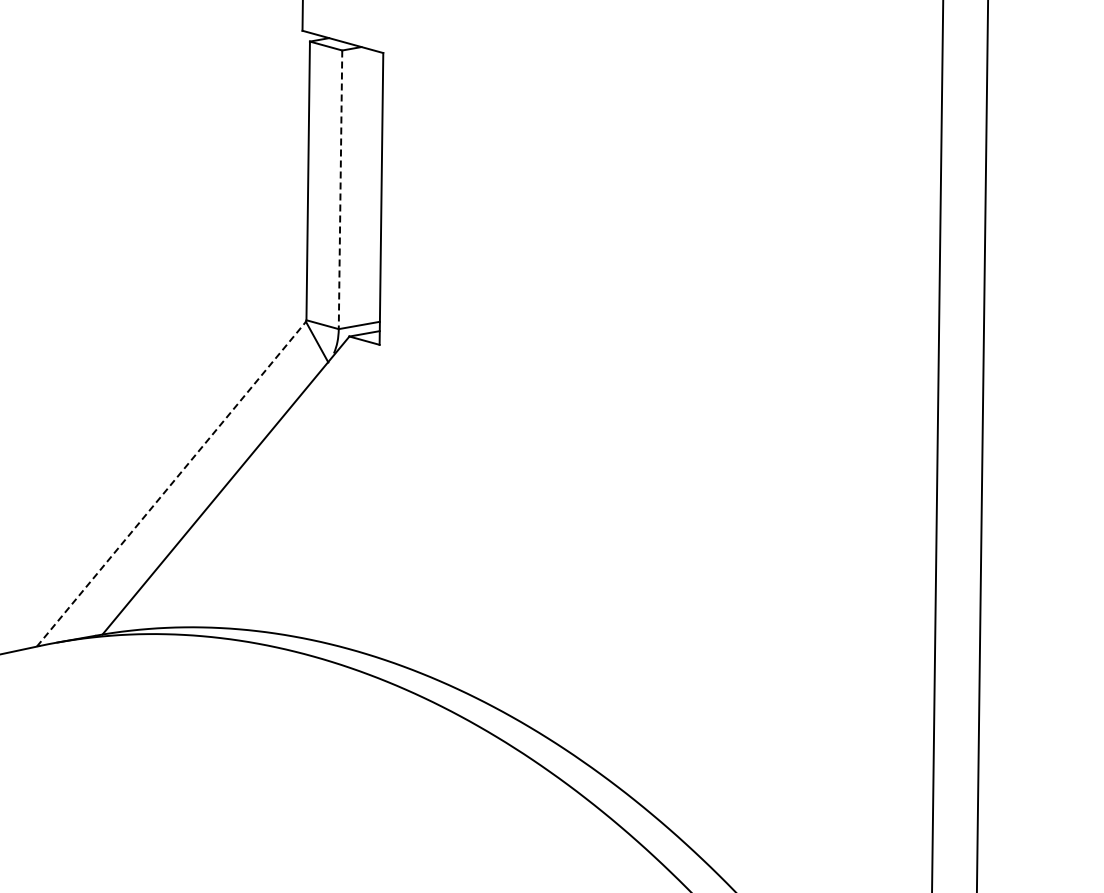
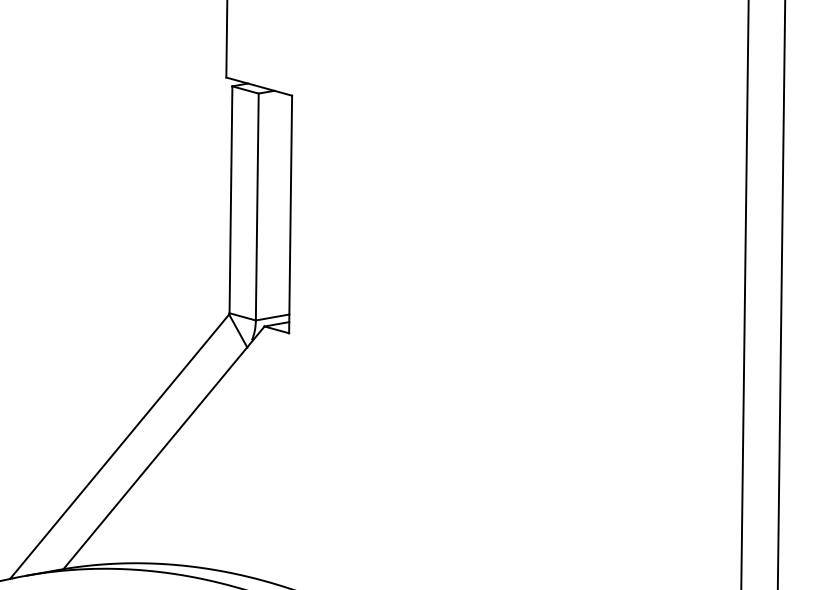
line: (340, 190) -> (257, 207), dashed -> solid
line: (171, 484) -> (119, 446), dashed -> solid

